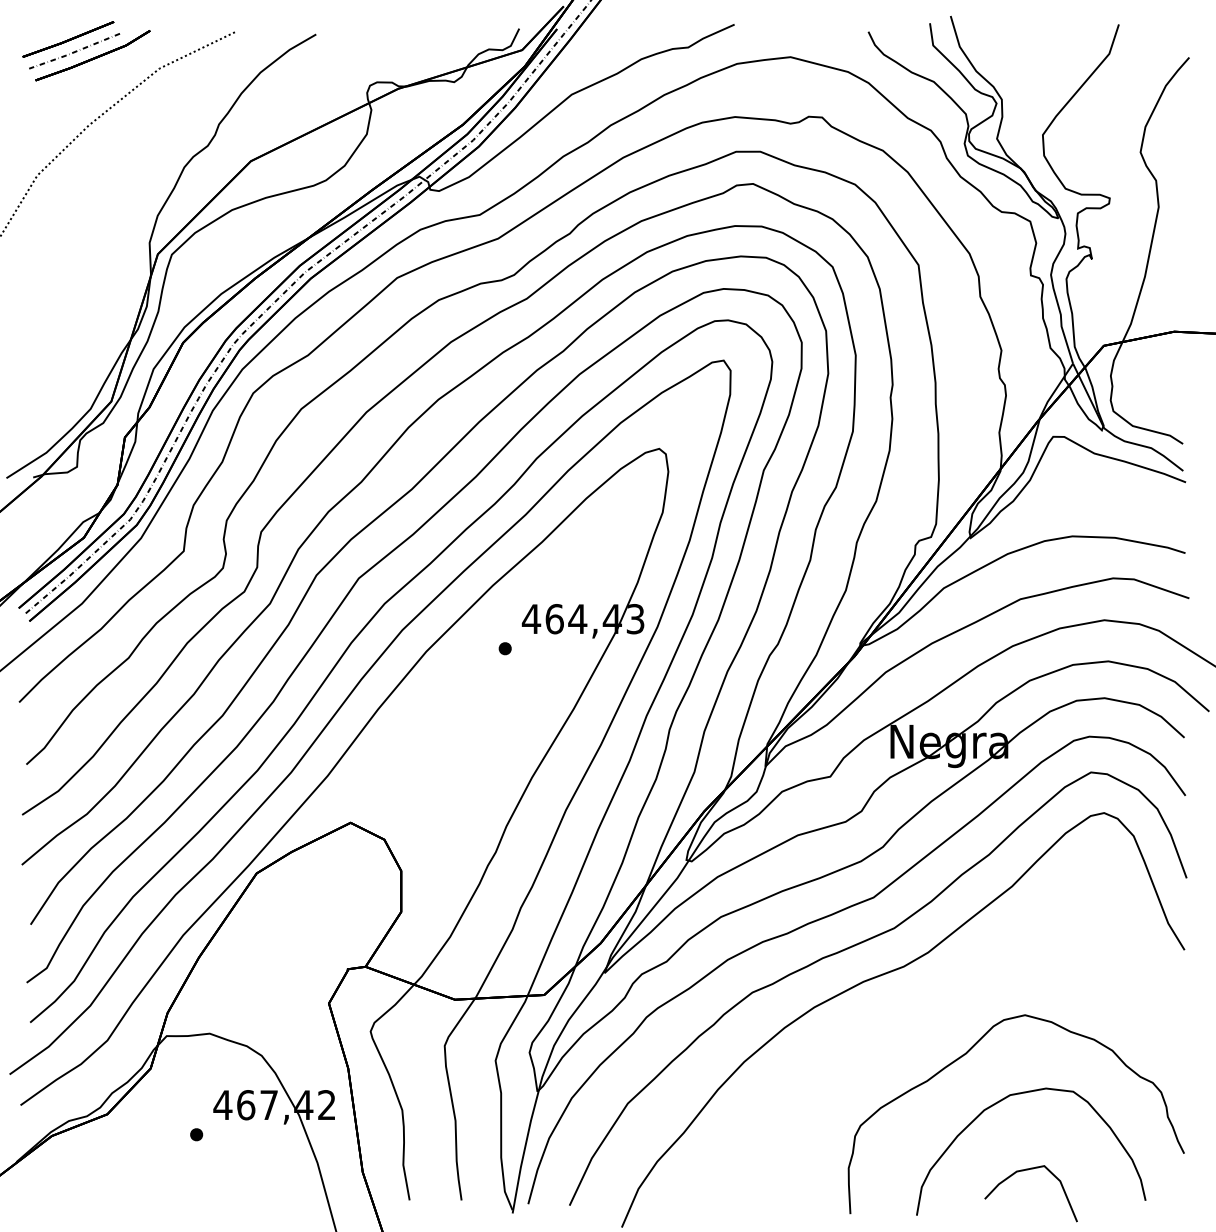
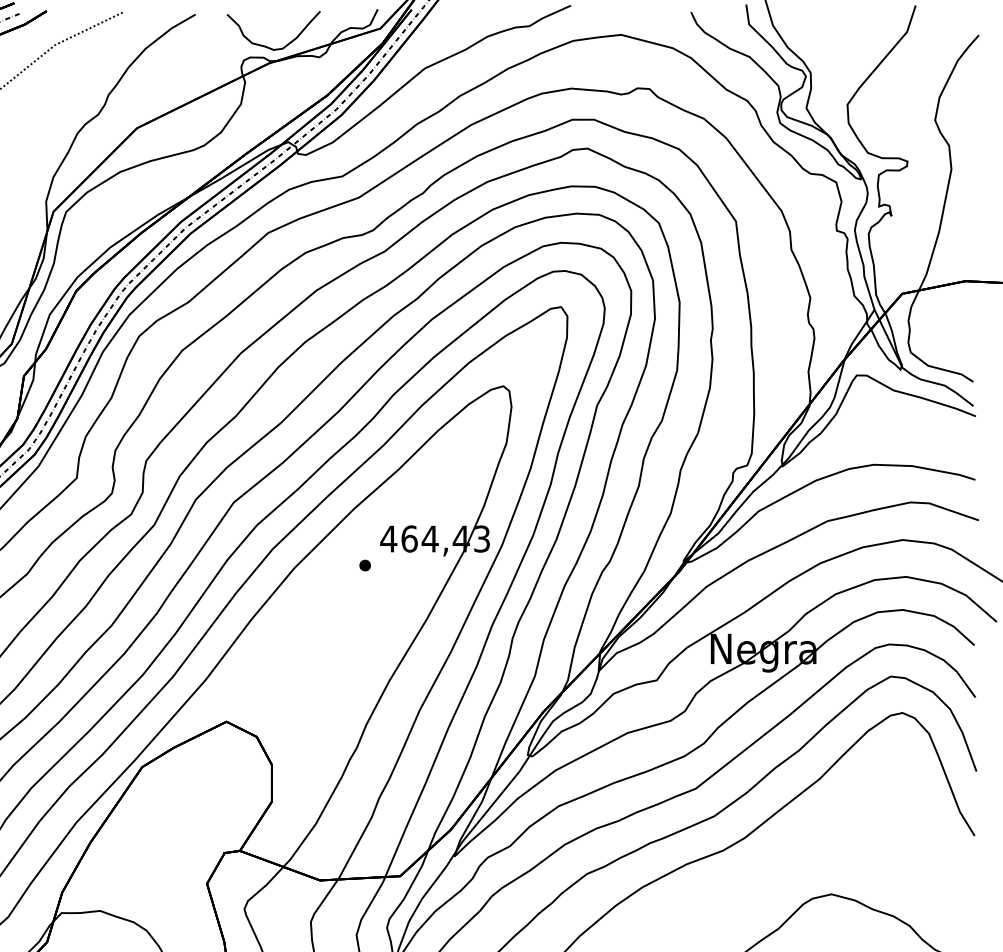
curve: (395, 69) -> (266, 45), added

